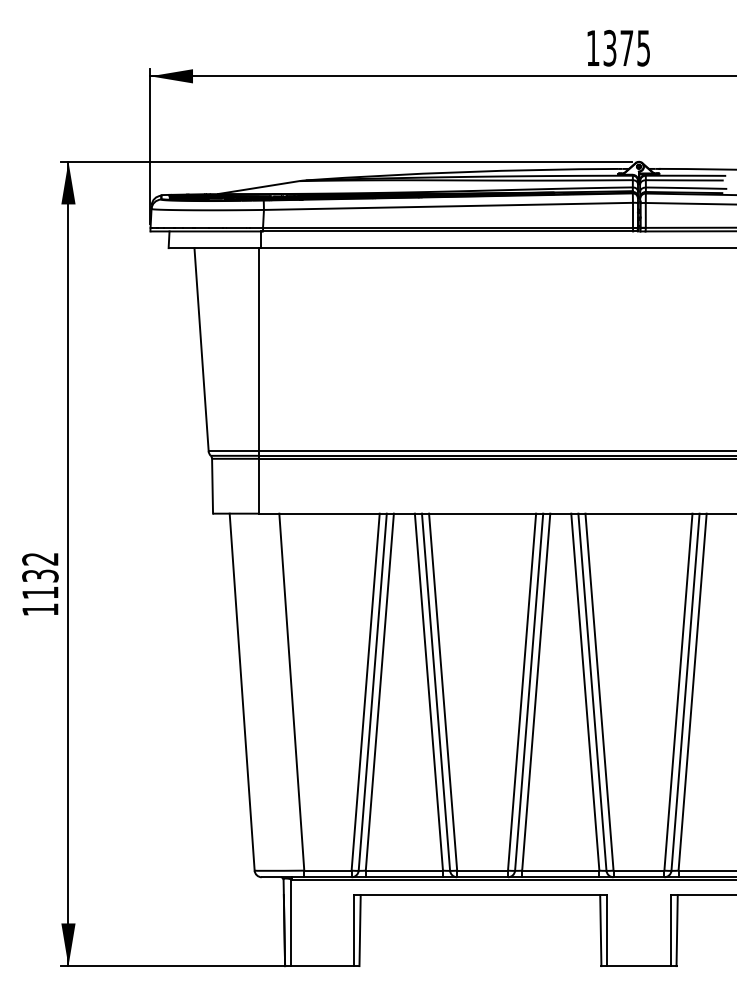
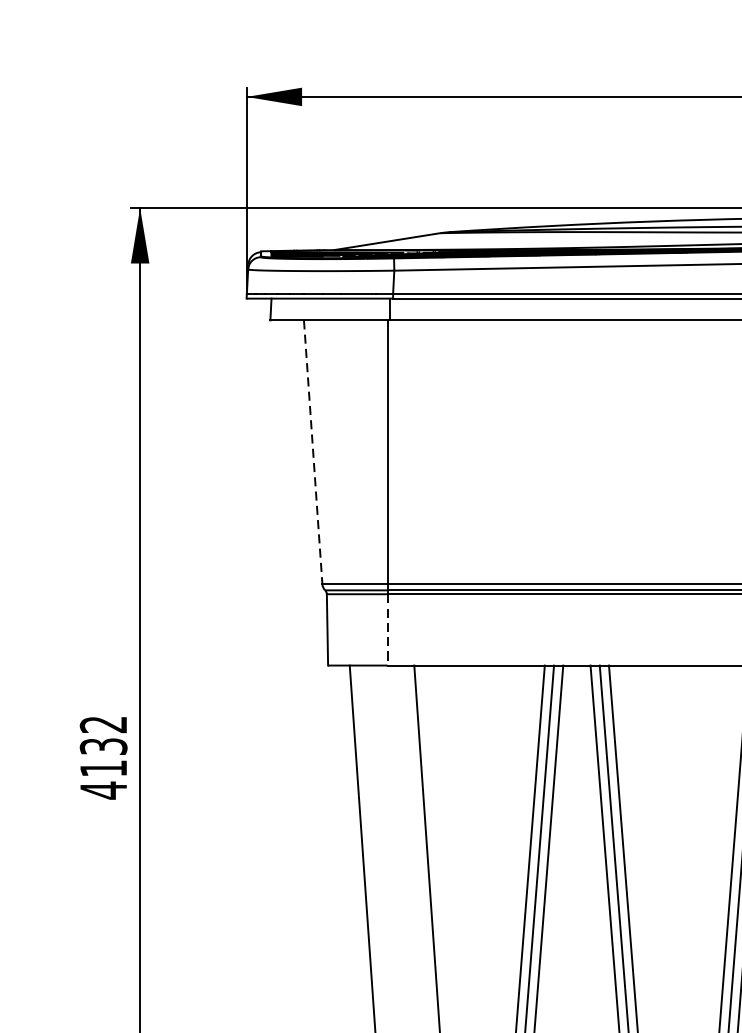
line: (201, 349) -> (313, 452), solid -> dashed
line: (258, 486) -> (387, 630), solid -> dashed
text: (40, 609) -> (103, 790), 1132 -> 4132

